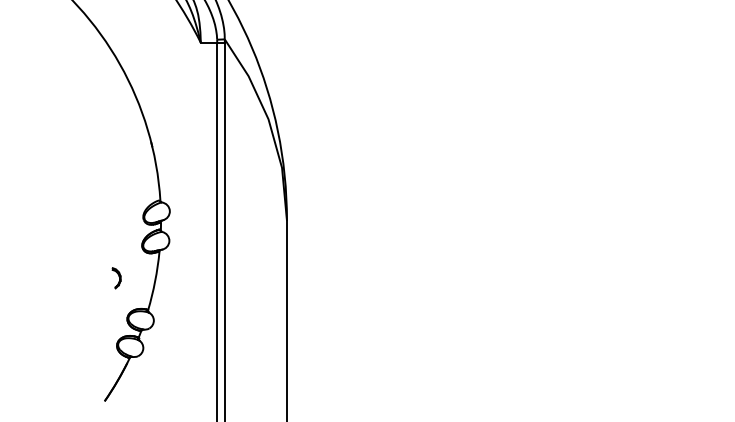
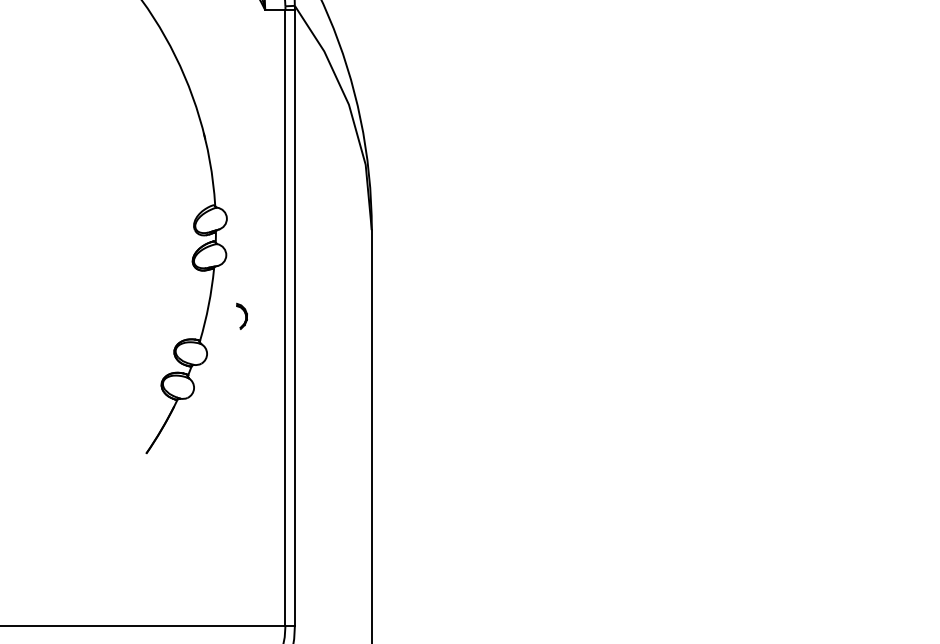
part: (116, 277) -> (241, 315), moved

